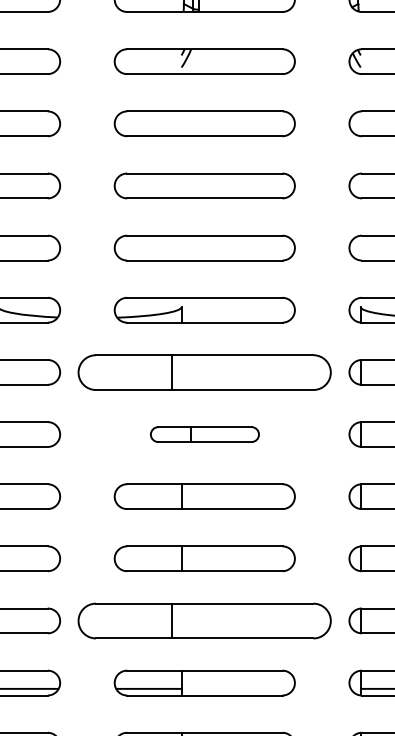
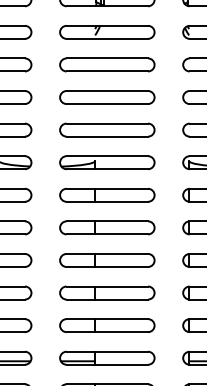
part: (205, 370) -> (107, 194), size x0.71
part: (205, 433) -> (107, 227), size x1.67
part: (205, 620) -> (107, 325), size x0.71

